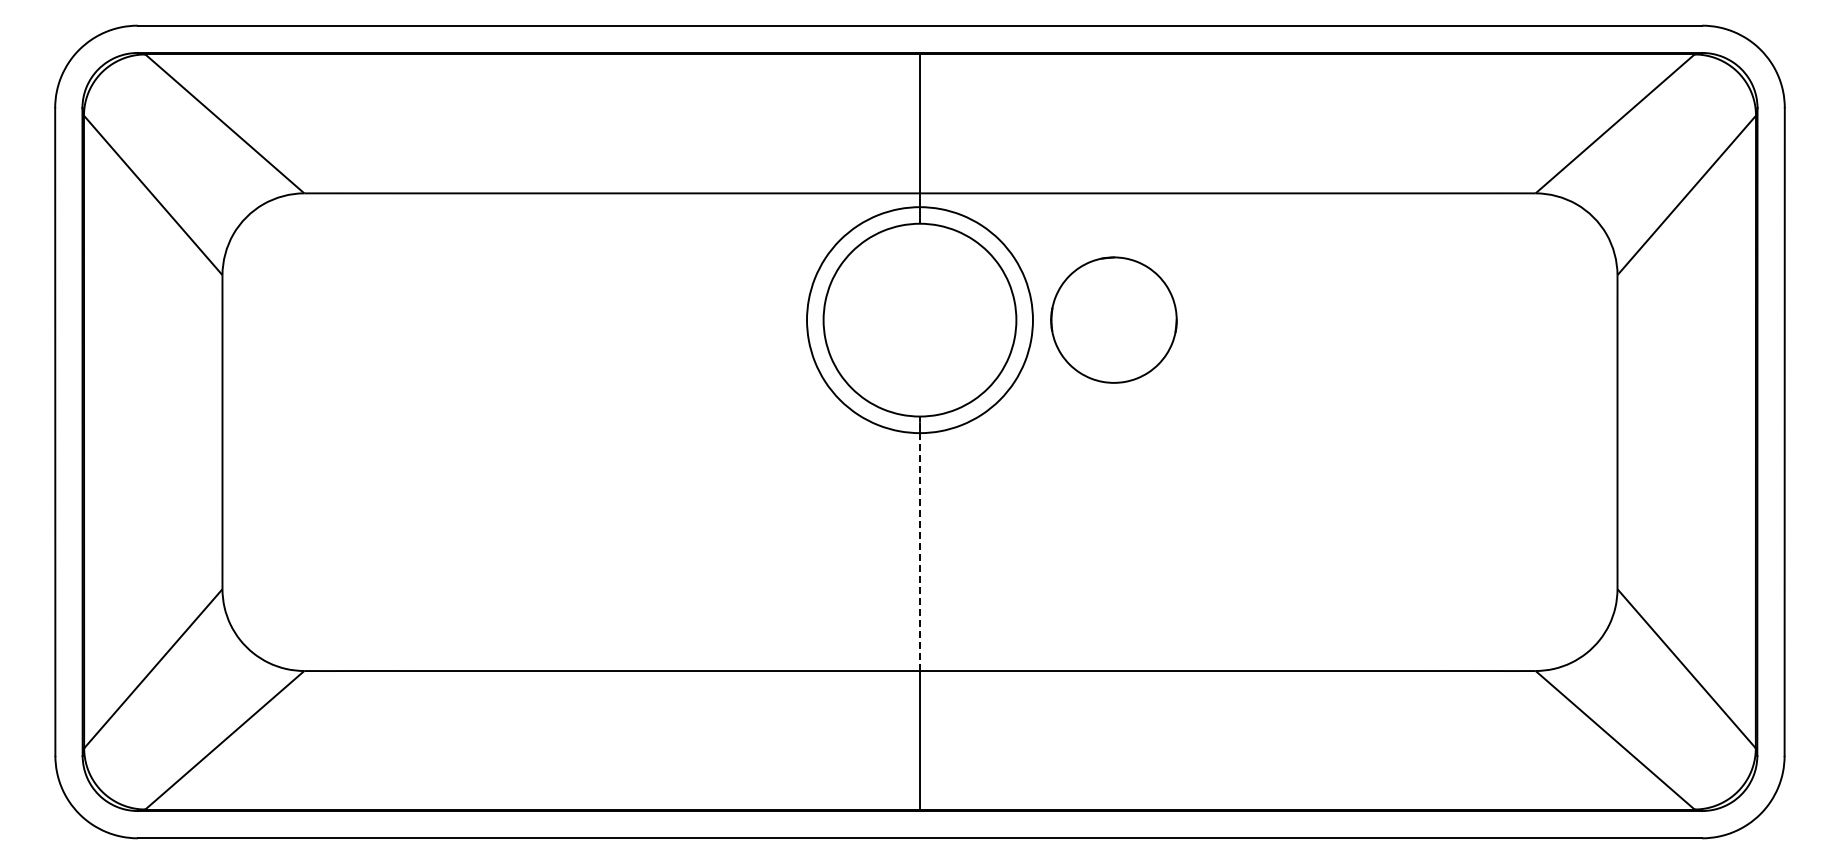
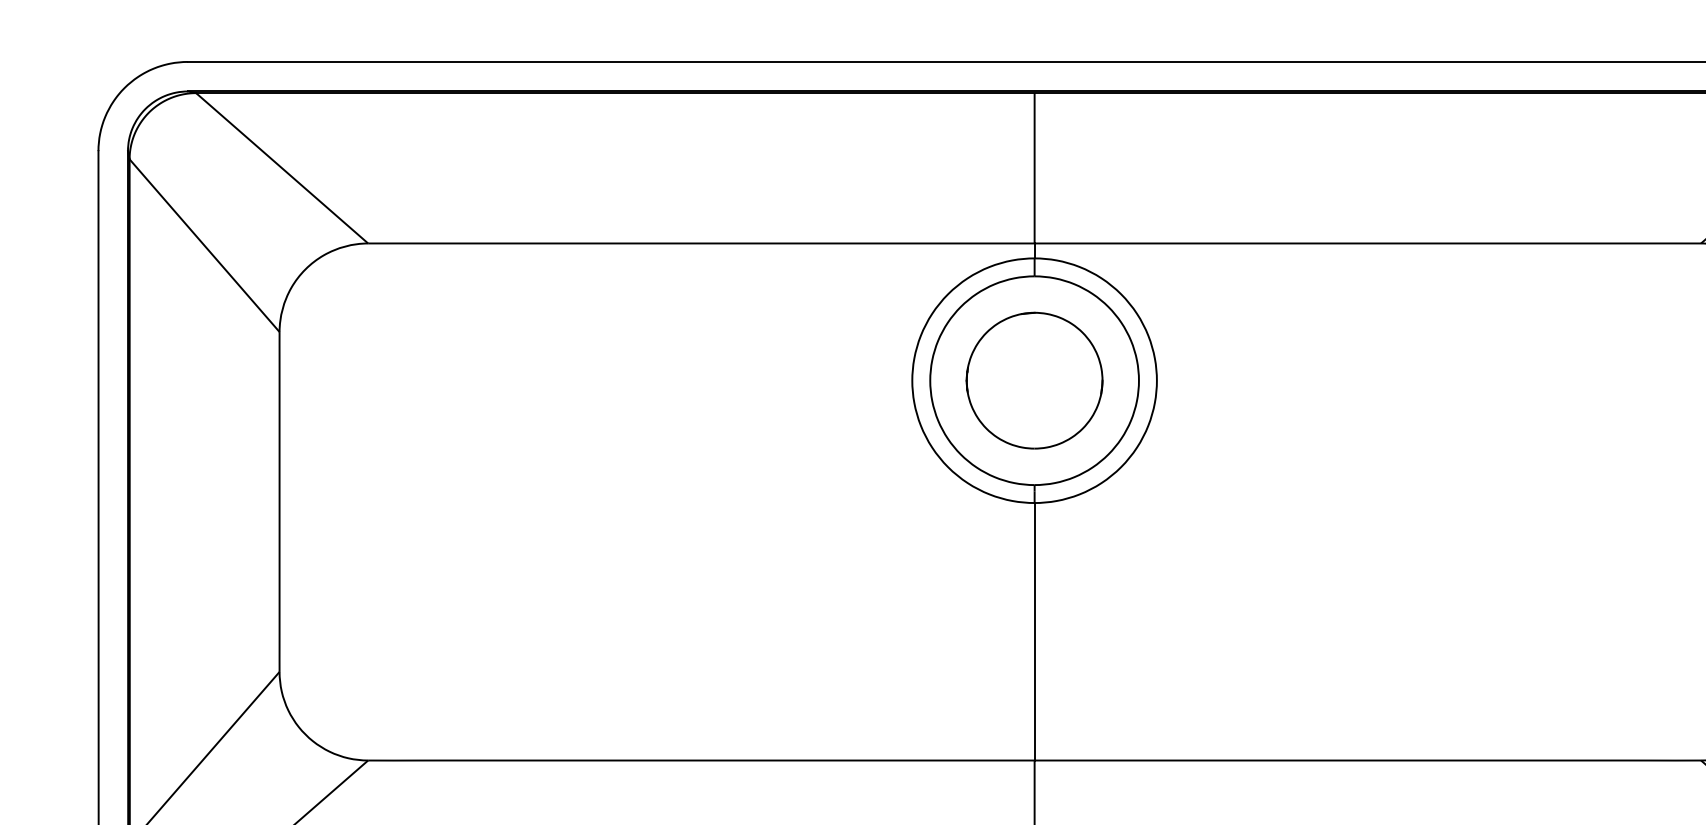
part: (1113, 319) -> (1034, 380), moved
line: (920, 552) -> (1035, 632), dashed -> solid

